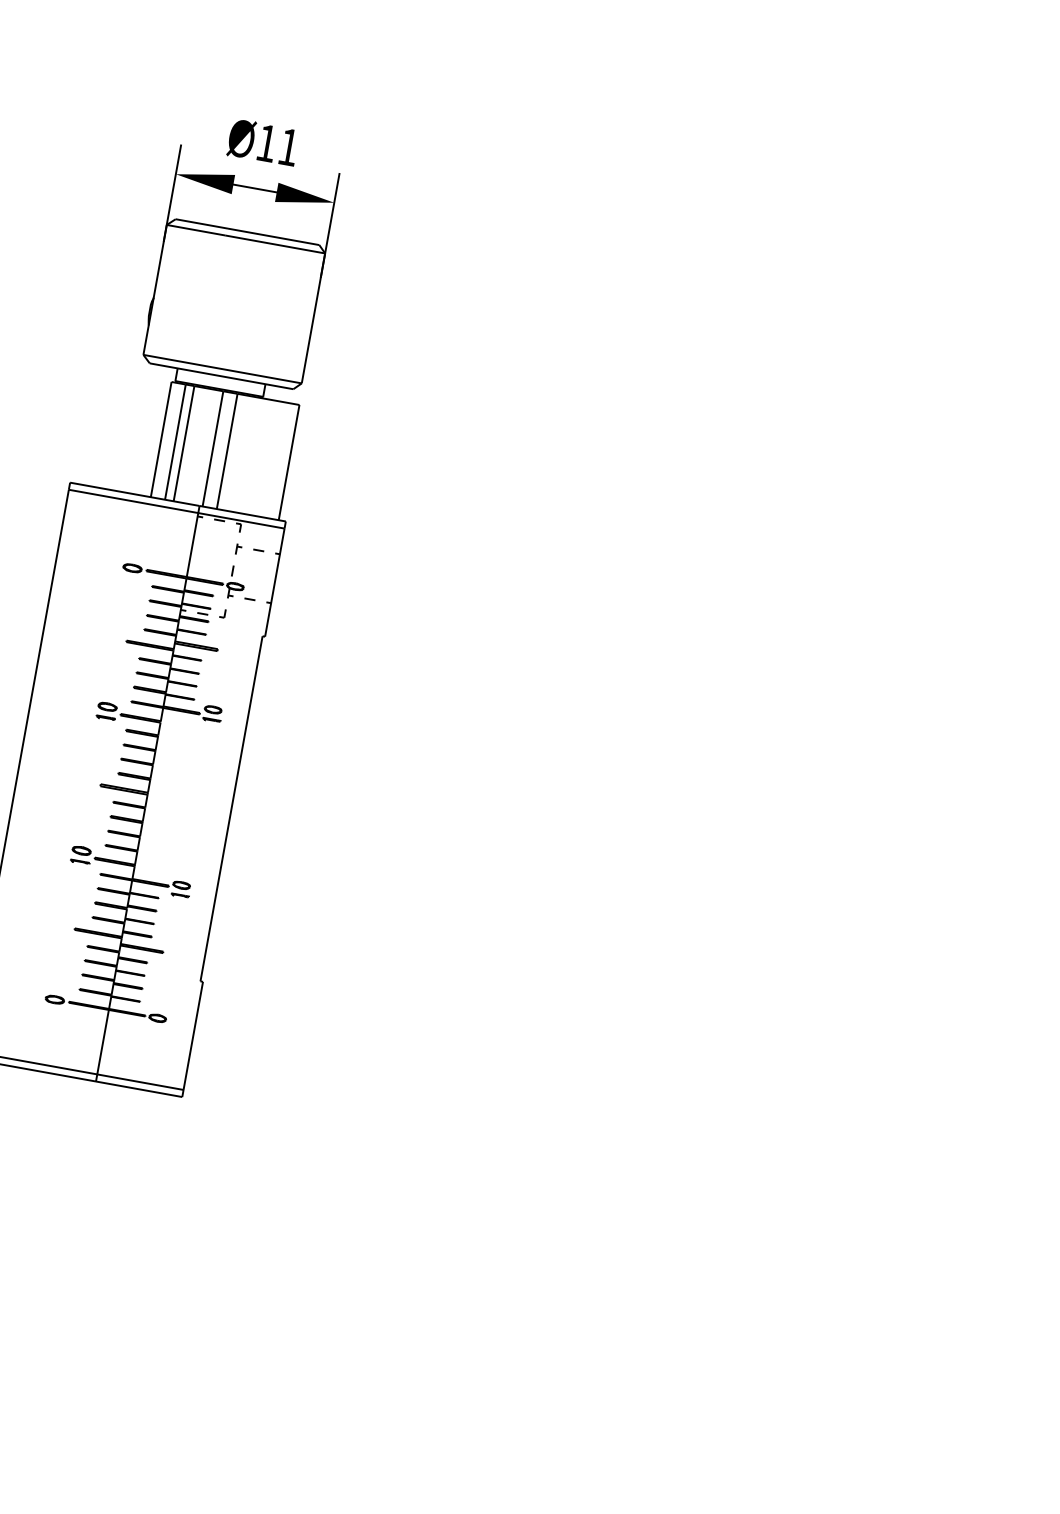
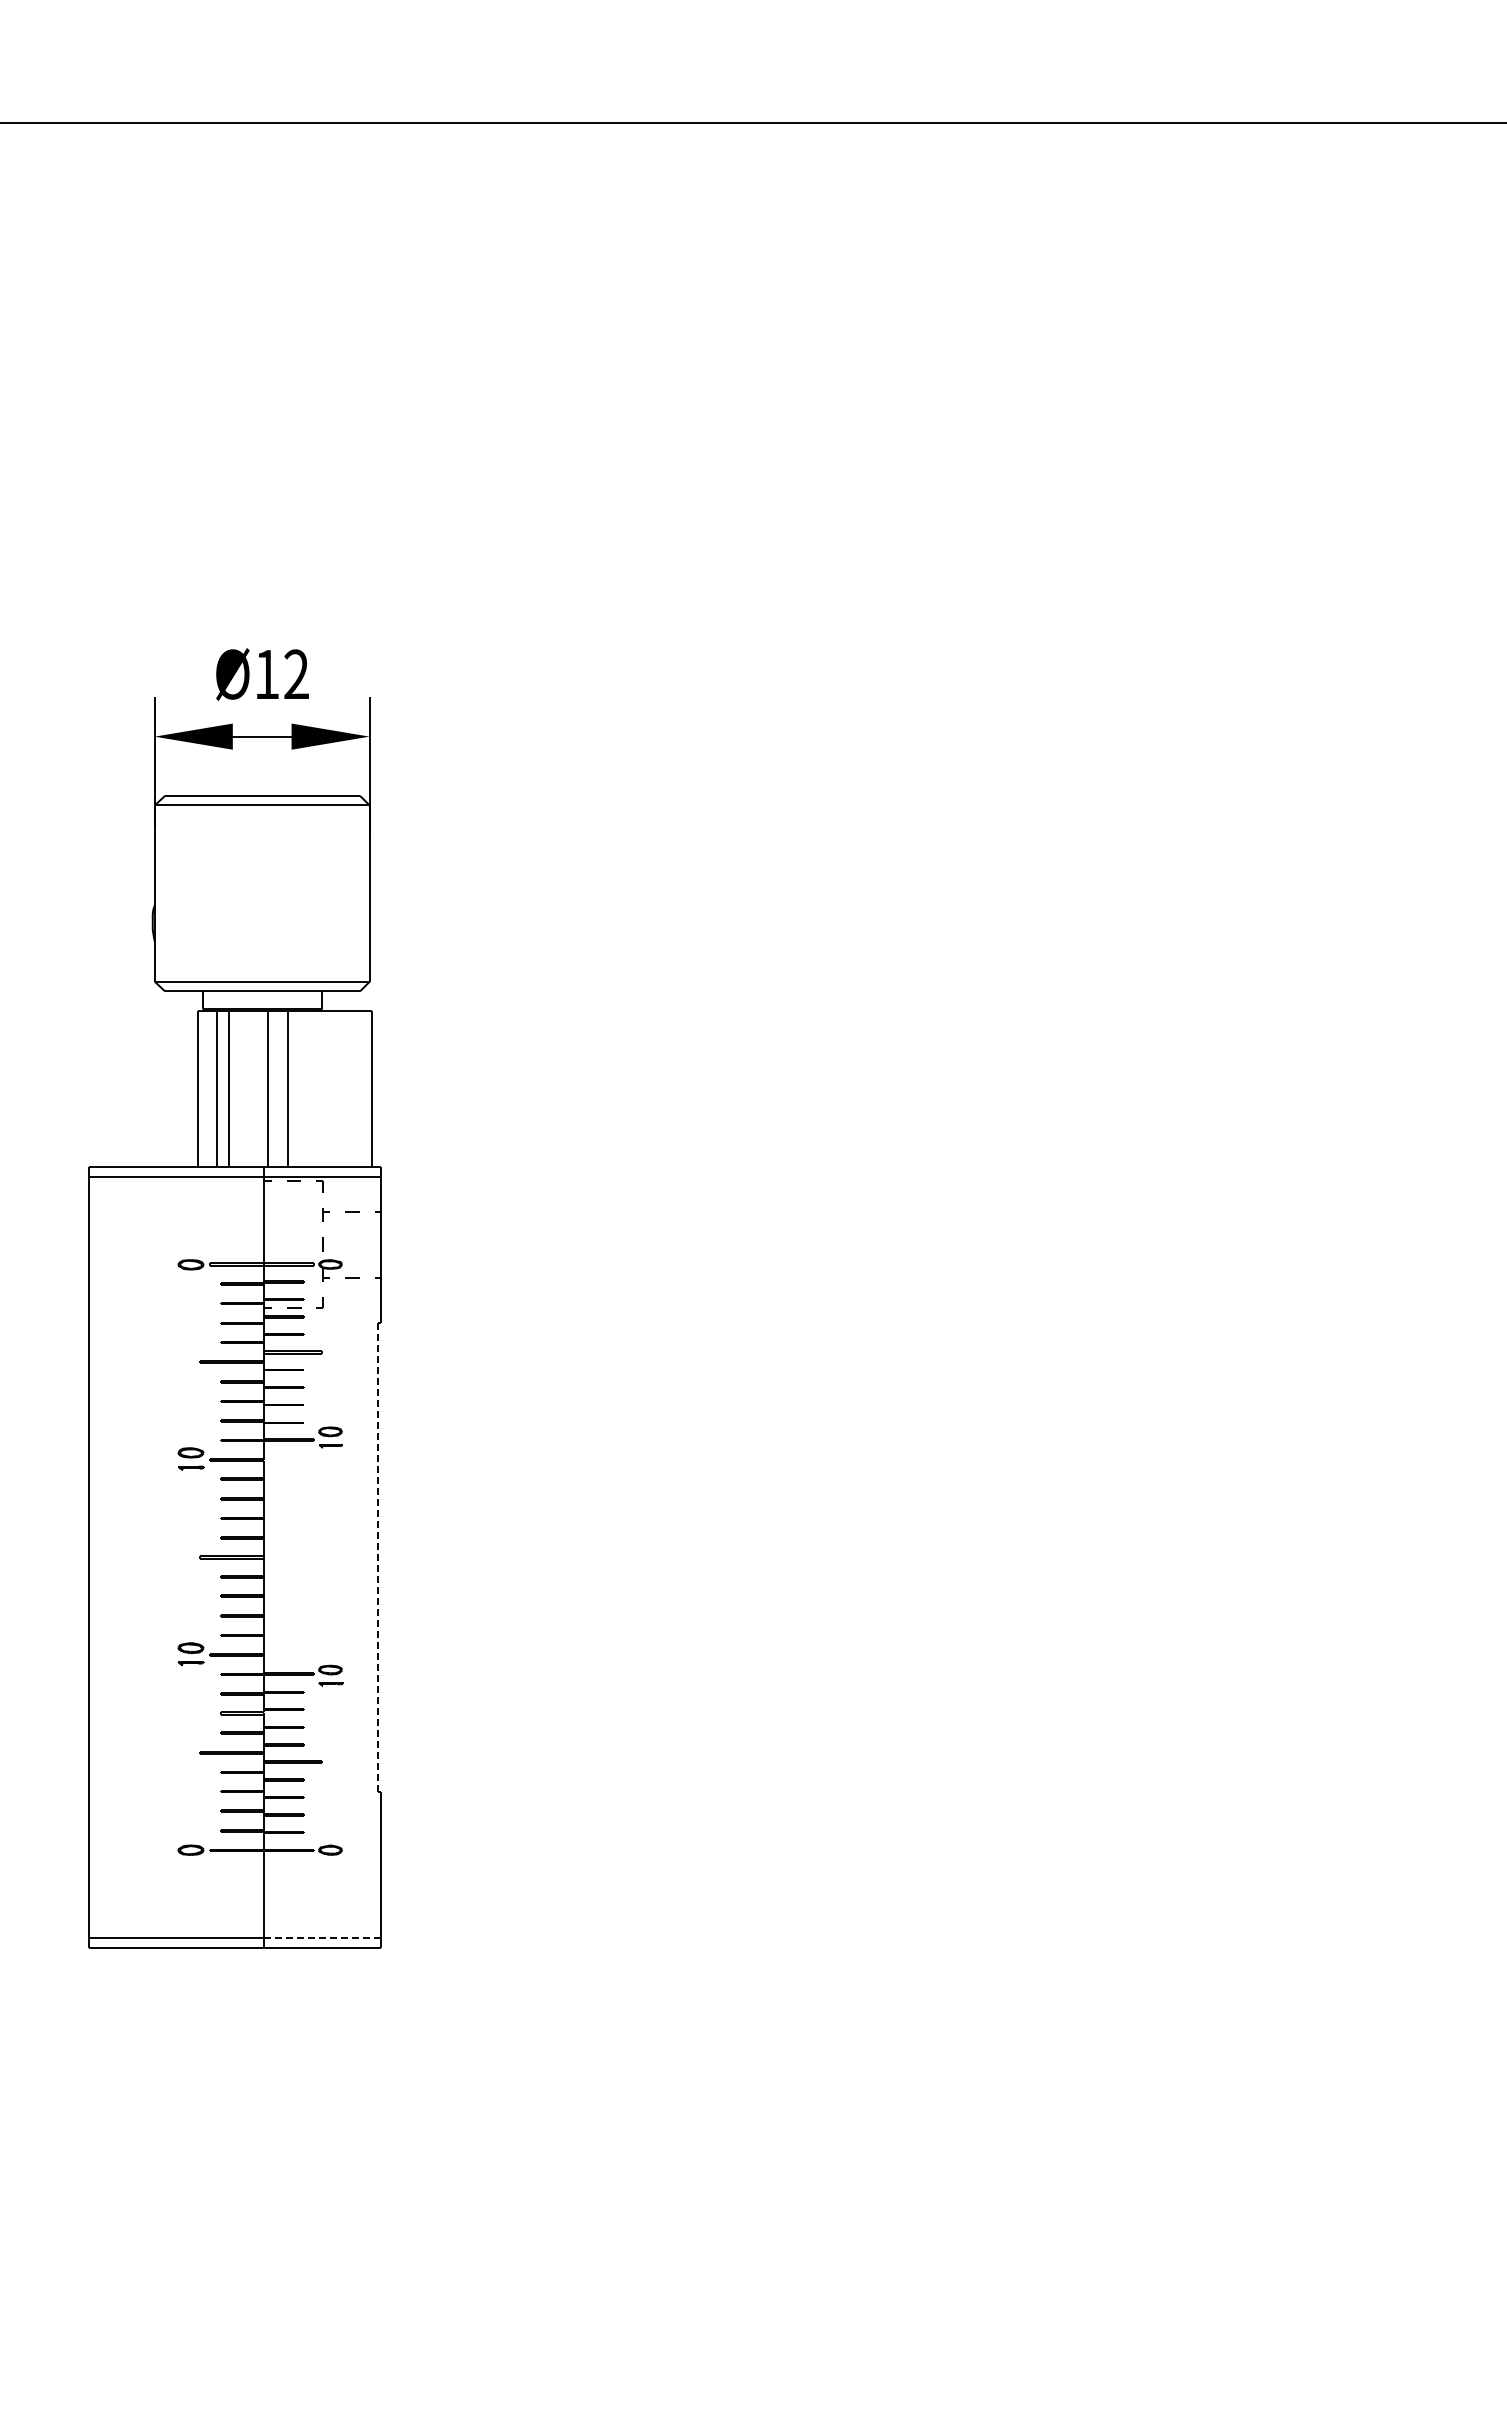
text: (288, 146) -> (296, 673), Ø11 -> Ø12
line: (231, 809) -> (377, 1558), solid -> dashed
line: (140, 1082) -> (322, 1938), solid -> dashed

